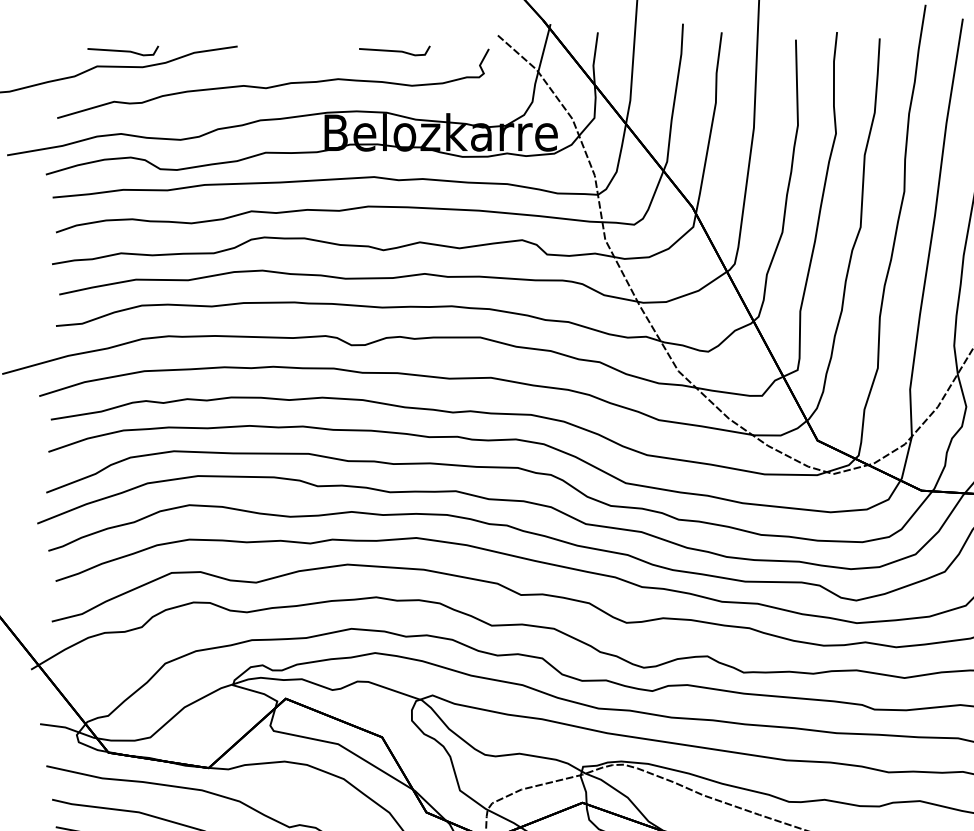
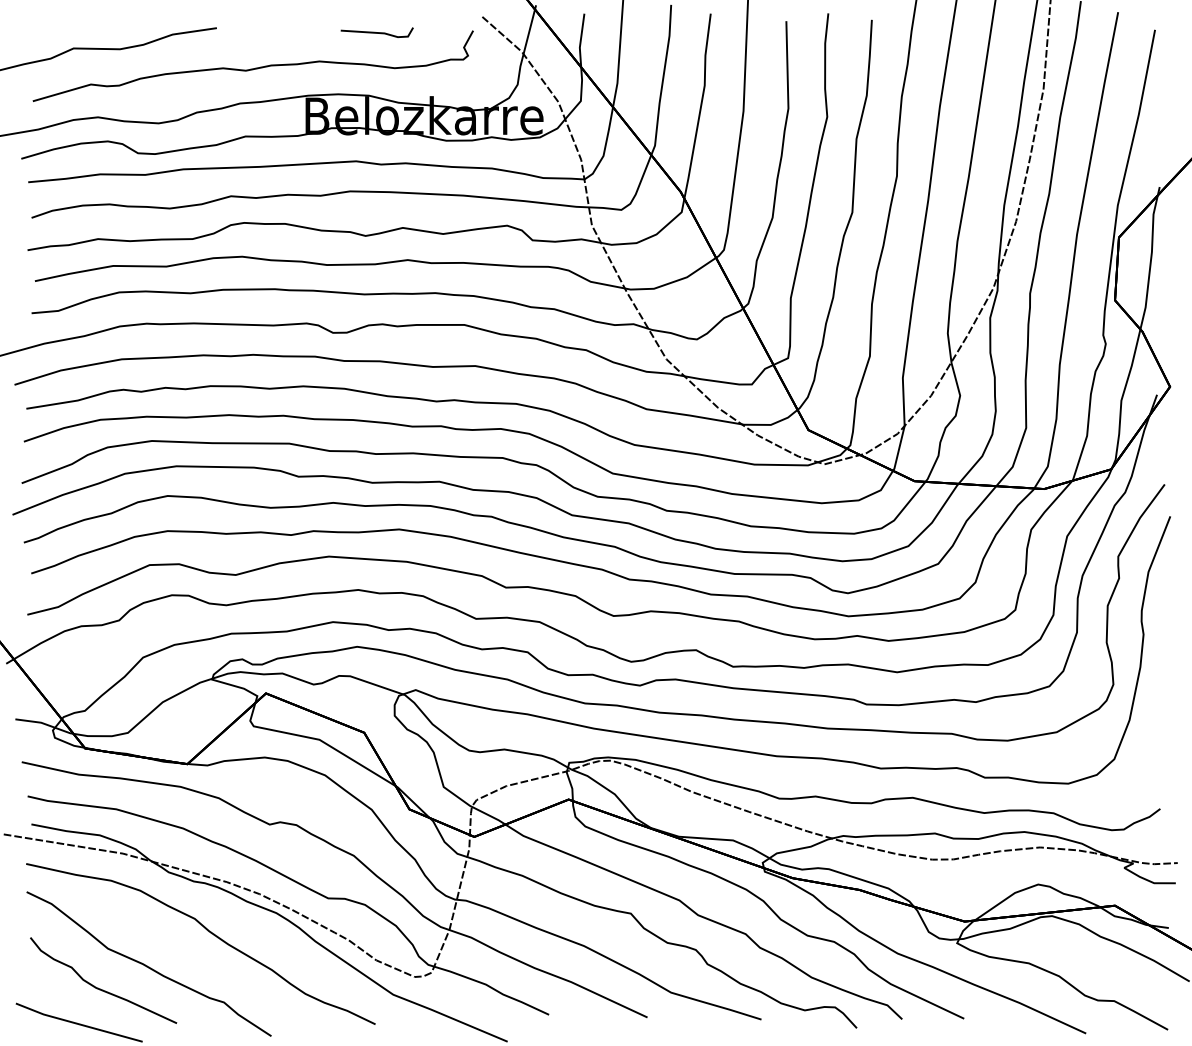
line: (122, 50) -> (99, 32), removed

